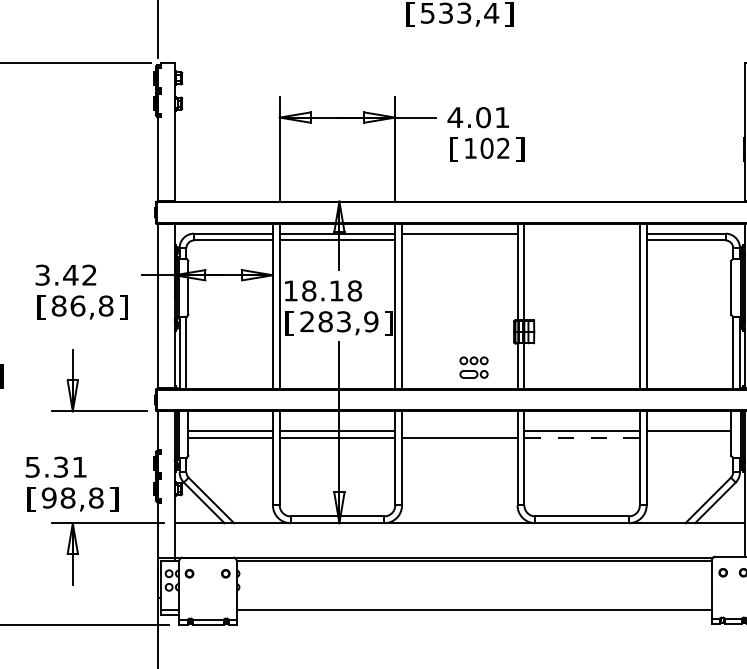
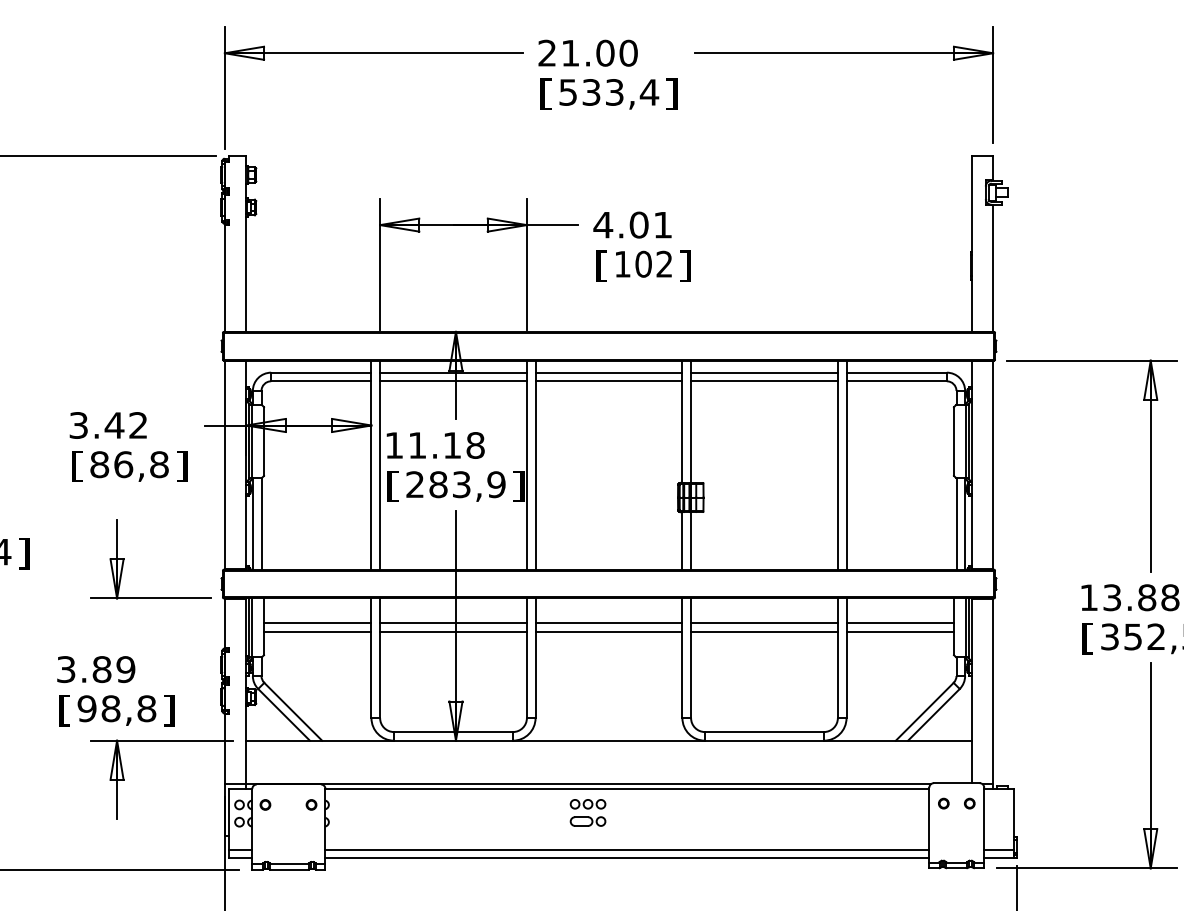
line: (582, 233) -> (764, 372), added
line: (459, 240) -> (608, 381), added
line: (582, 240) -> (764, 381), added
text: (309, 290) -> (417, 445), 18.18 -> 11.18
part: (473, 367) -> (587, 812), moved
line: (459, 431) -> (608, 623), added
line: (581, 438) -> (763, 632), dashed -> solid
line: (688, 438) -> (899, 632), added
text: (56, 467) -> (96, 669), 5.31 -> 3.89
line: (474, 615) -> (627, 857), added

